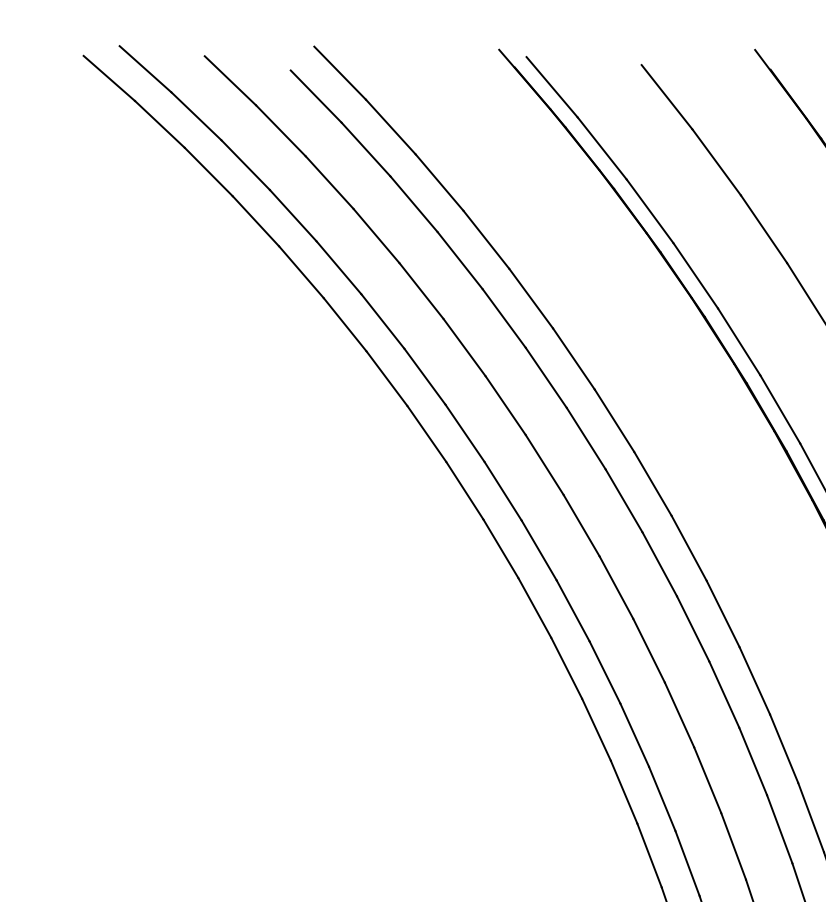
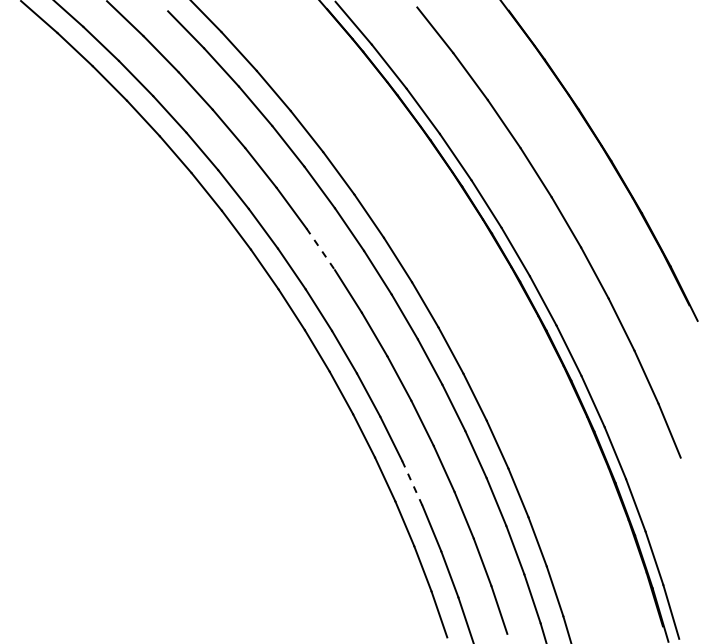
line: (505, 405) -> (320, 249), solid -> dashed
line: (634, 735) -> (412, 483), solid -> dashed

